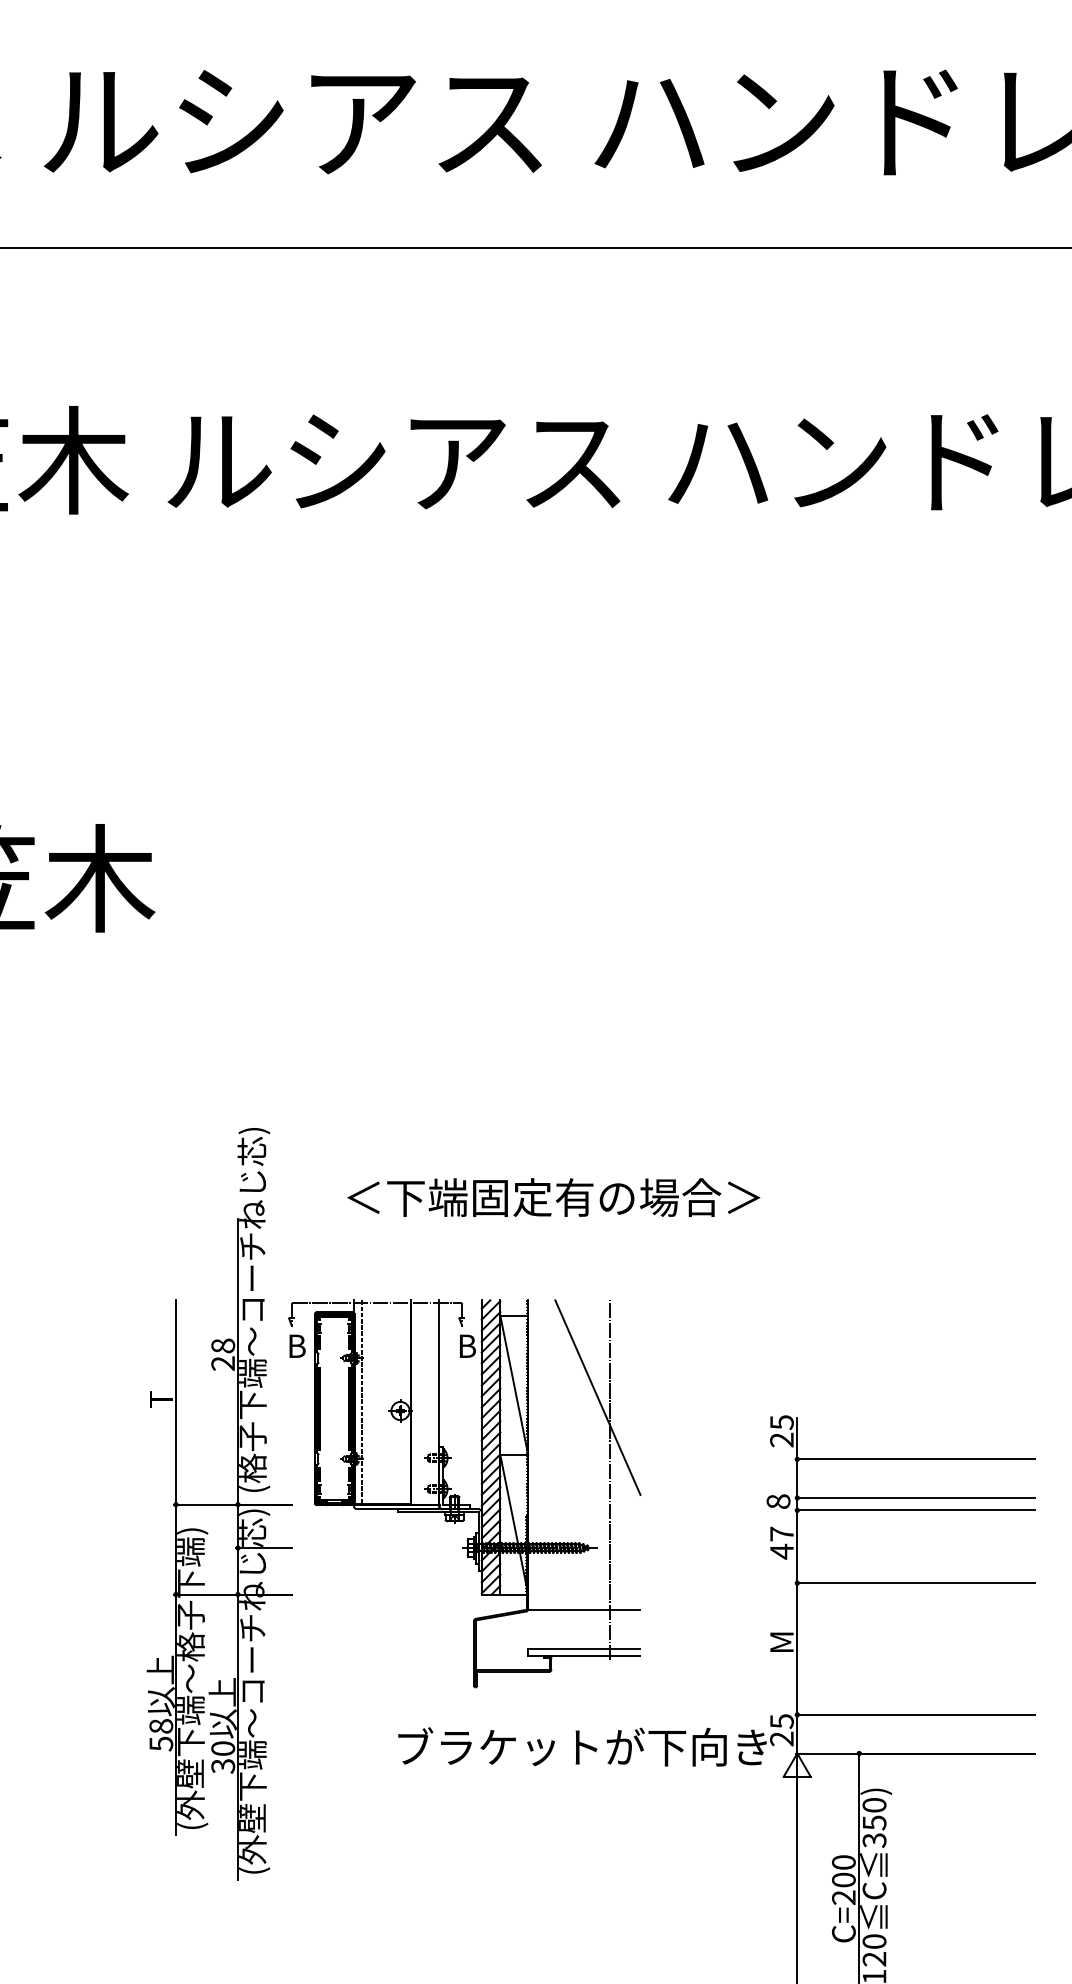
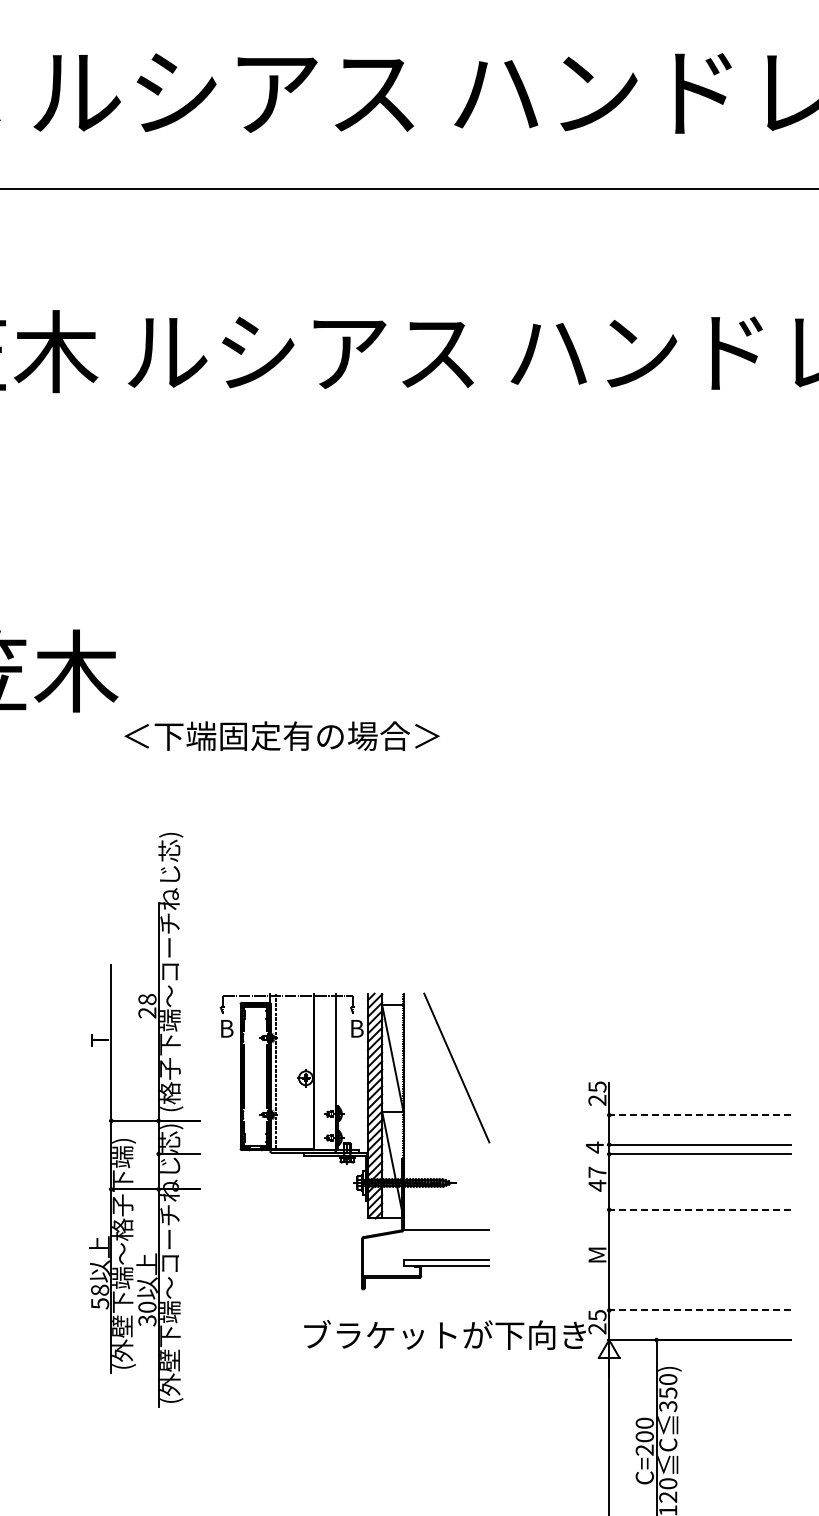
text: (553, 1196) -> (281, 735), moved
line: (914, 1459) -> (698, 1115), solid -> dashed
line: (609, 1479) -> (465, 1130), removed
text: (778, 1501) -> (594, 1147), 8 -> 4
part: (219, 1504) -> (144, 1120), moved
line: (914, 1582) -> (698, 1209), solid -> dashed
line: (914, 1714) -> (698, 1310), solid -> dashed

